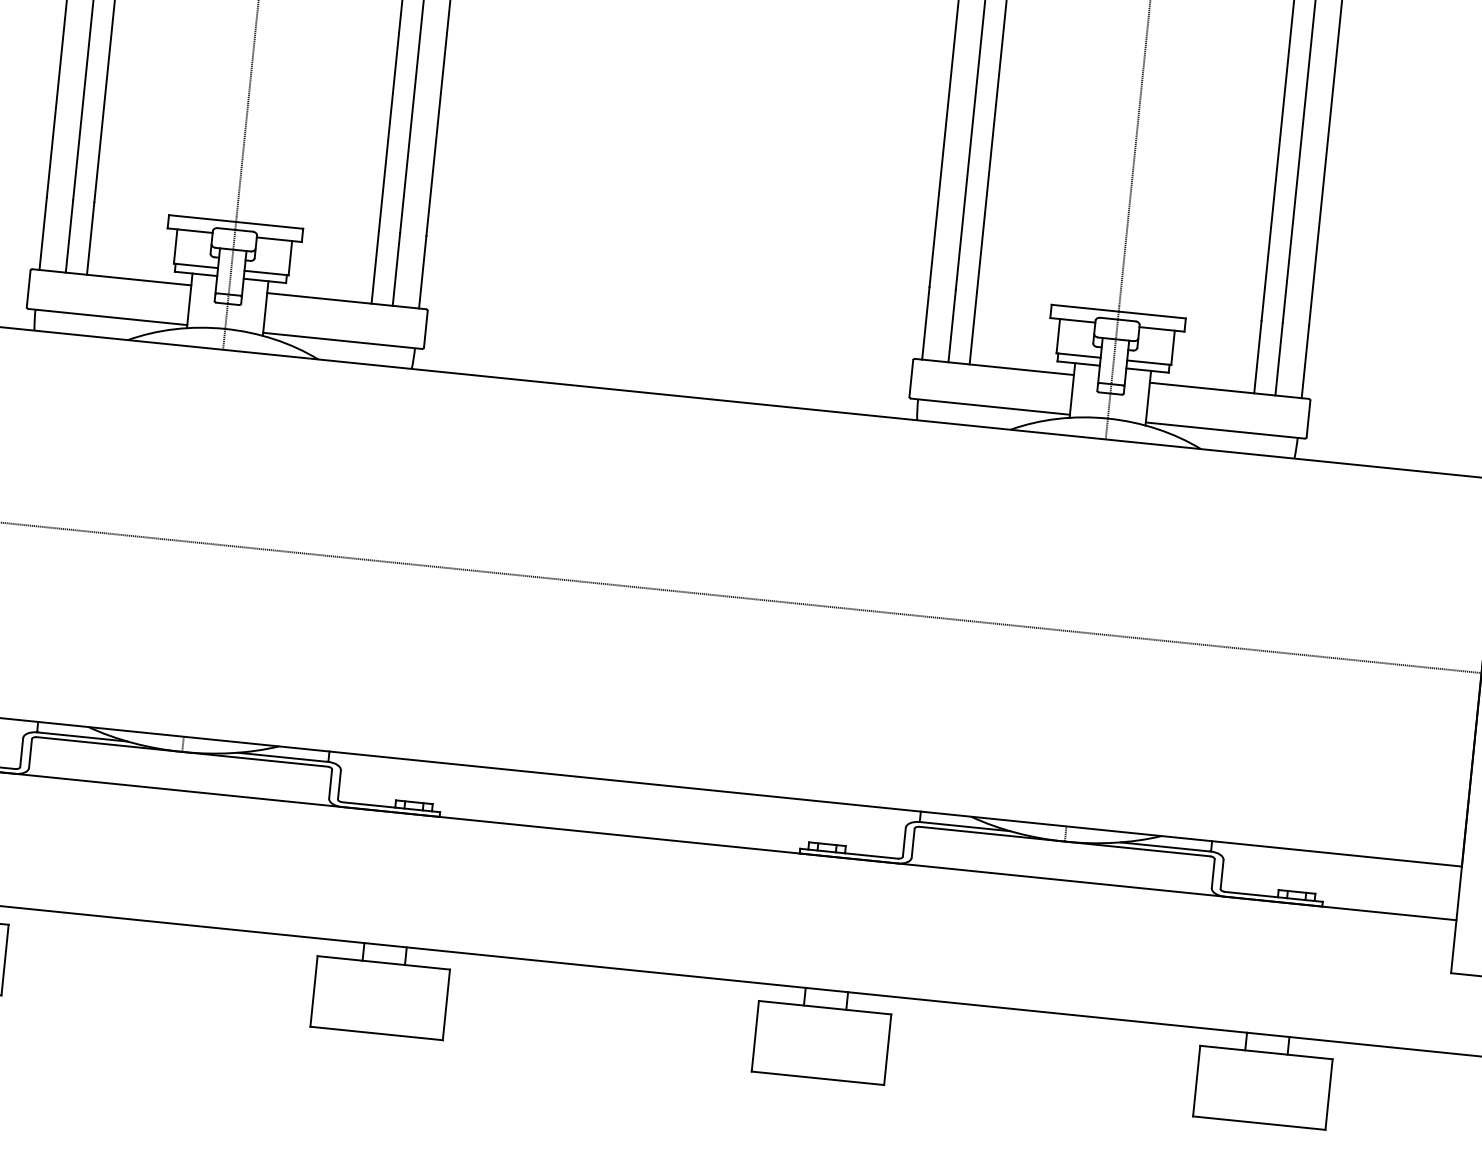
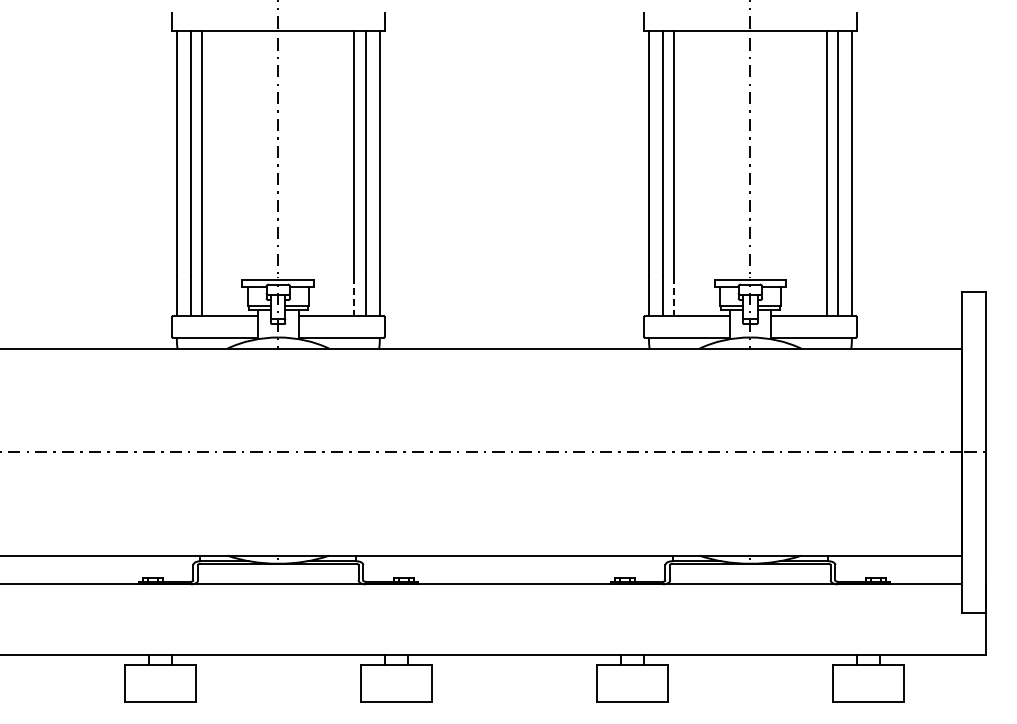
line: (375, 268) -> (354, 297), solid -> dashed
line: (973, 329) -> (674, 297), solid -> dashed

